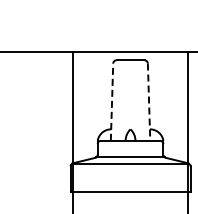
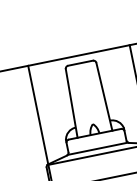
line: (112, 102) -> (72, 103), dashed -> solid
line: (149, 102) -> (104, 97), dashed -> solid

